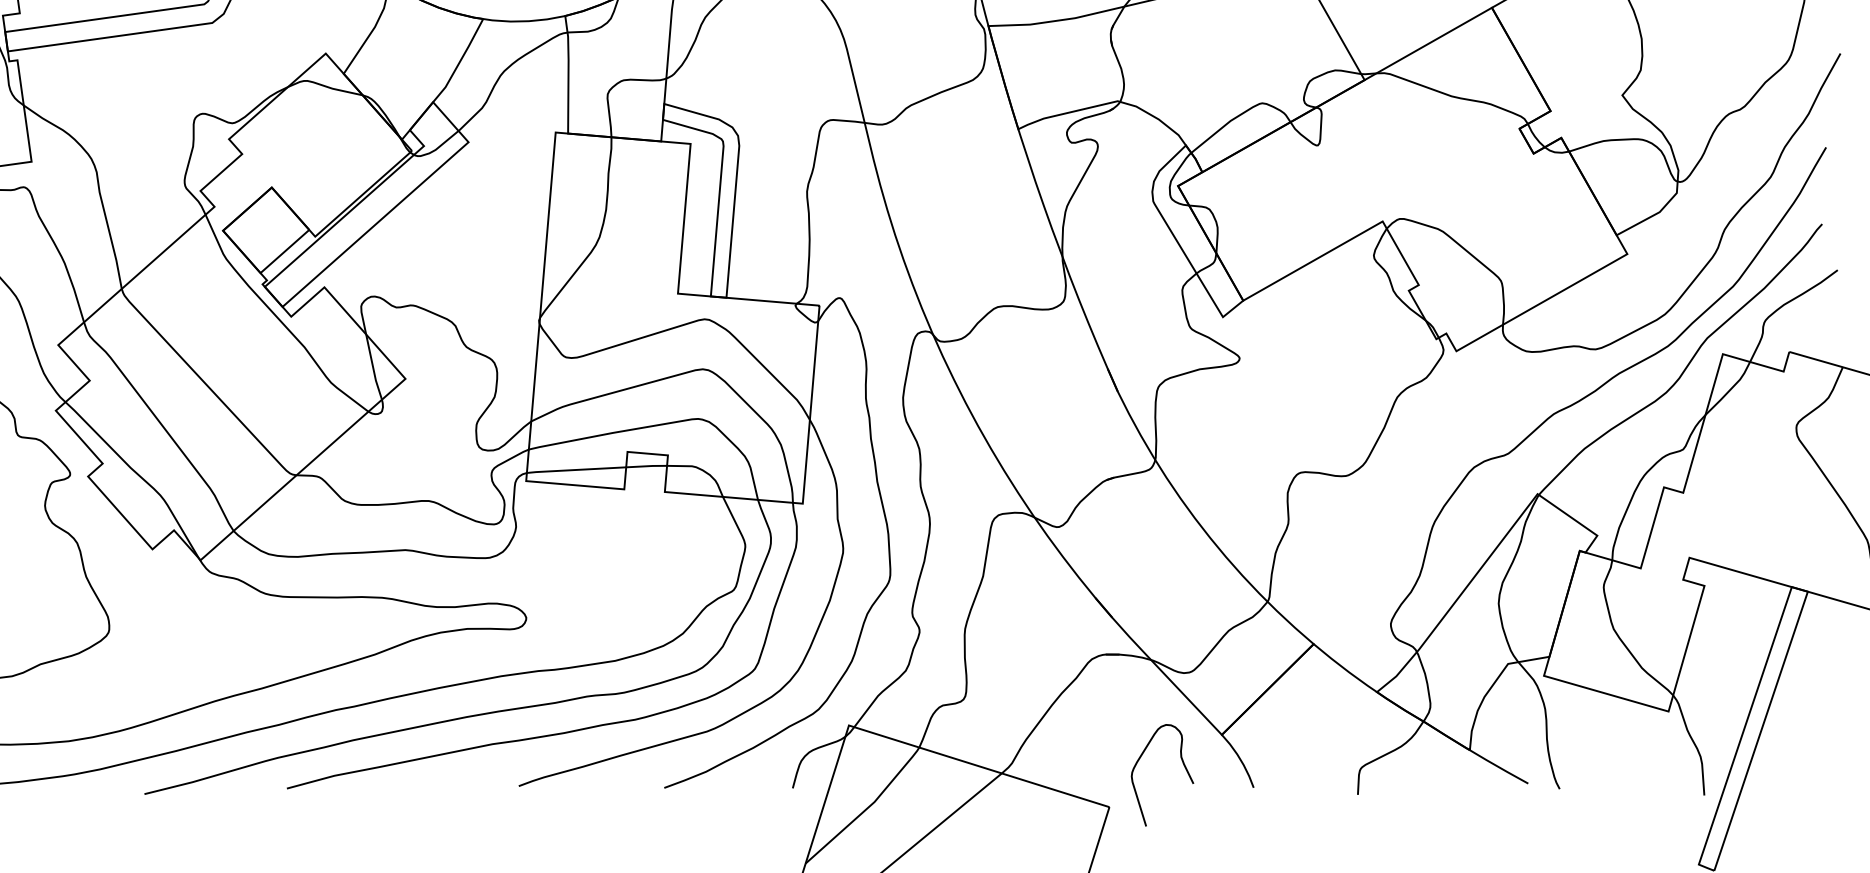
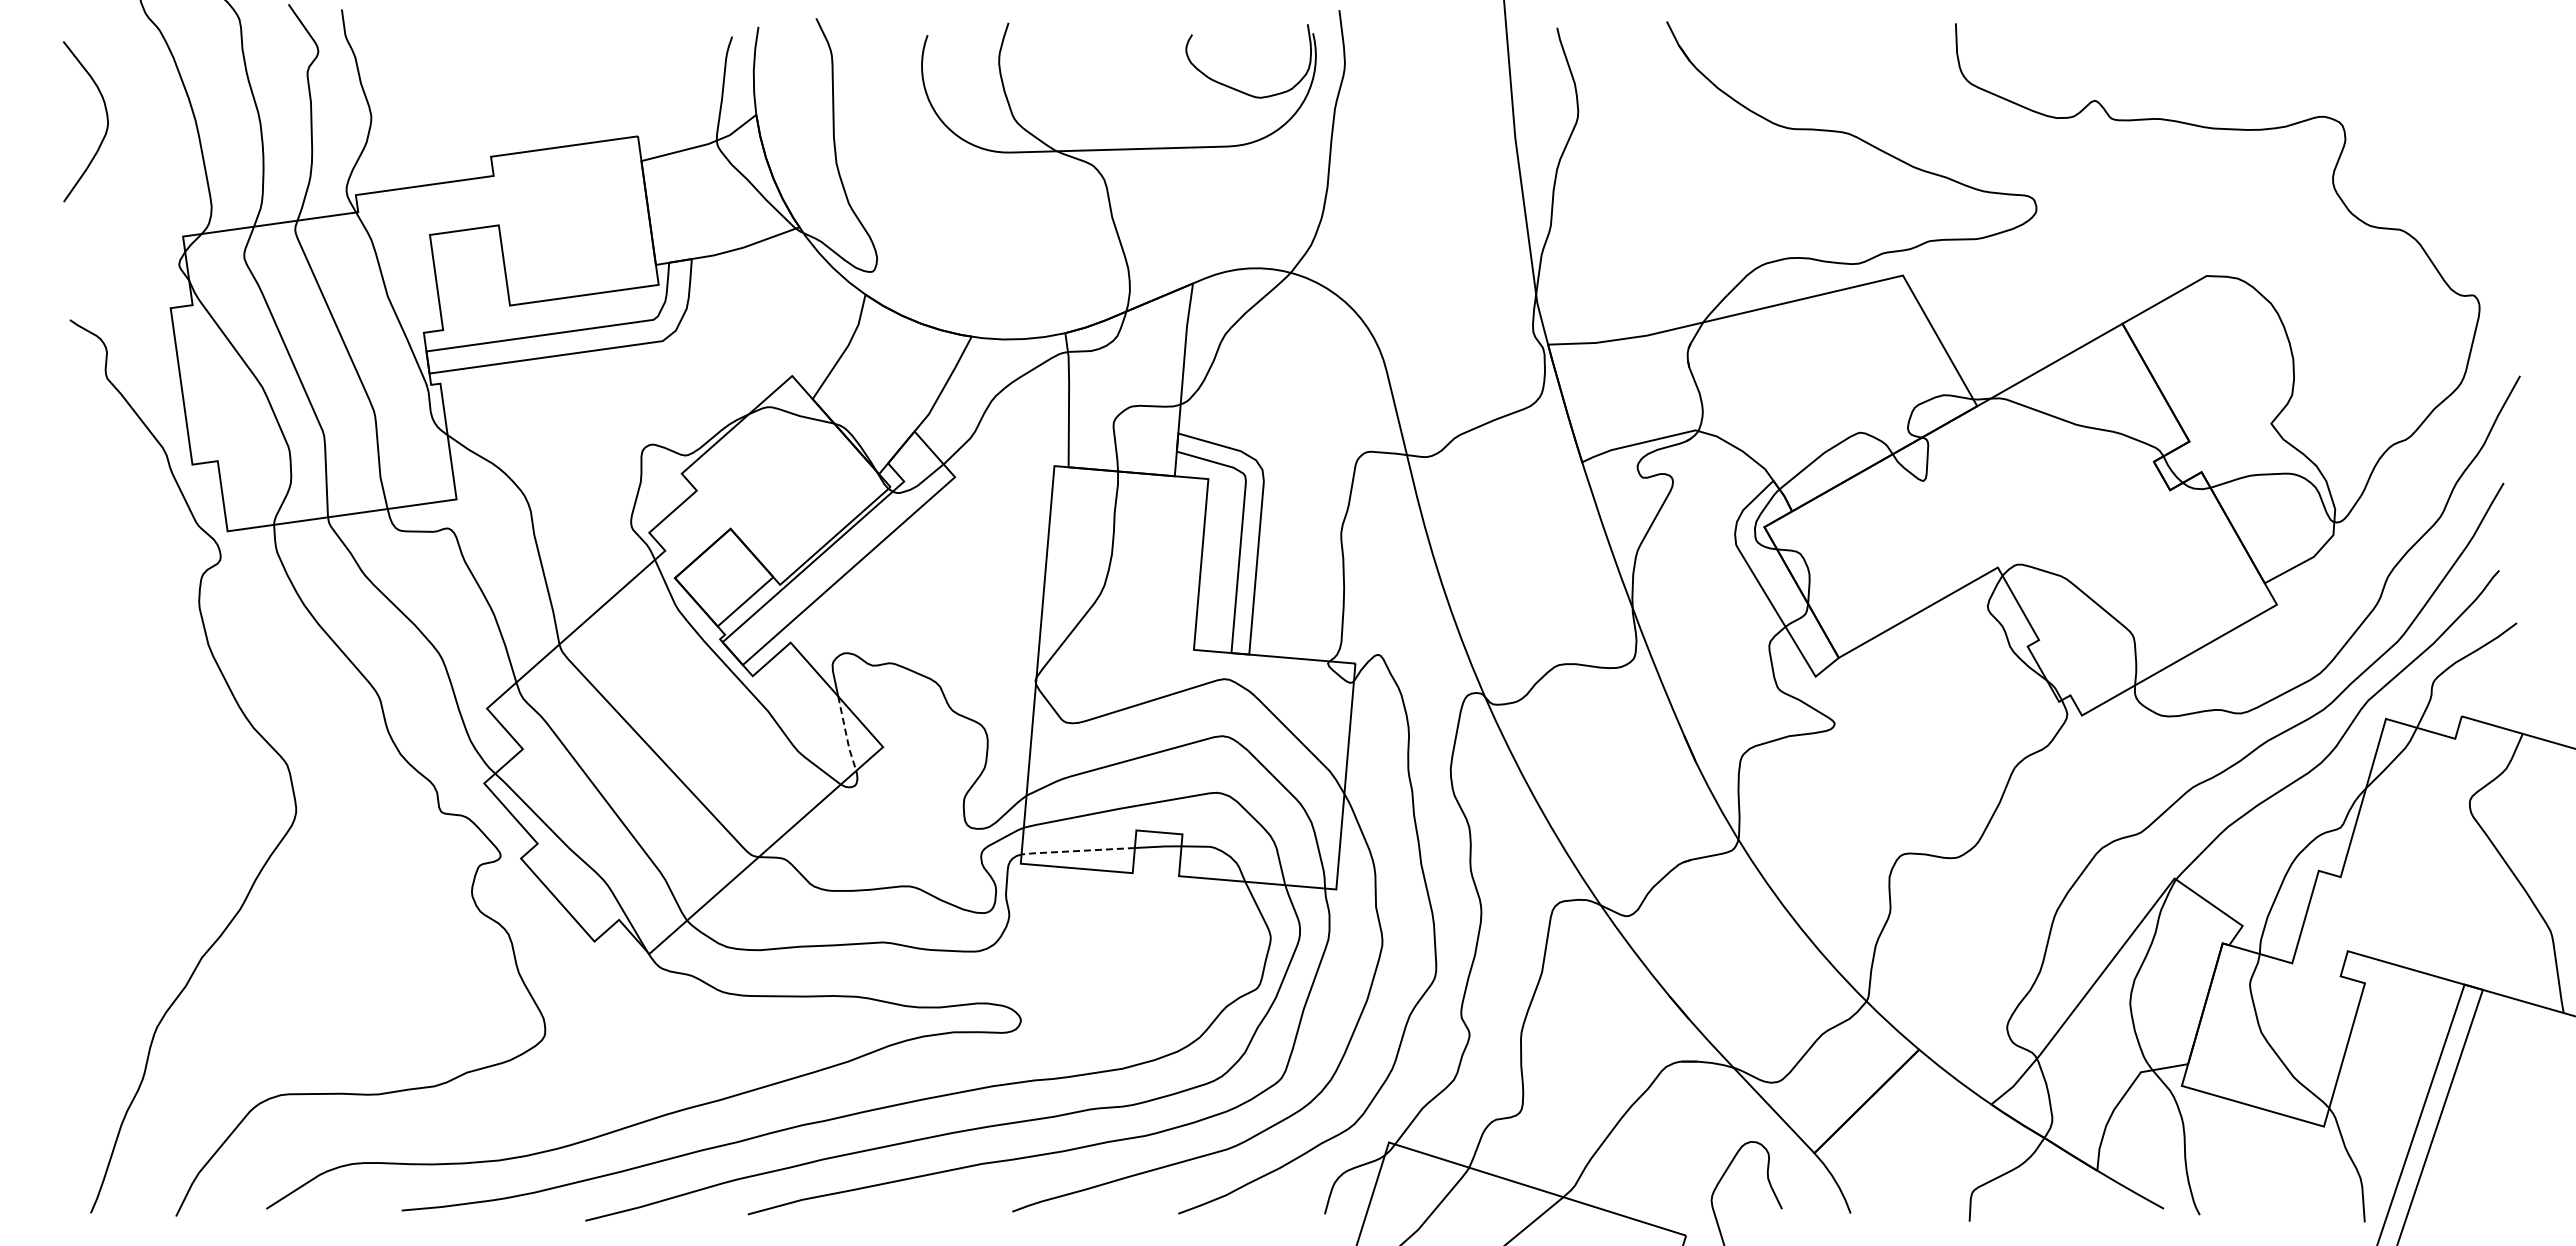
line: (373, 367) -> (846, 734), solid -> dashed
line: (575, 470) -> (1076, 851), solid -> dashed

